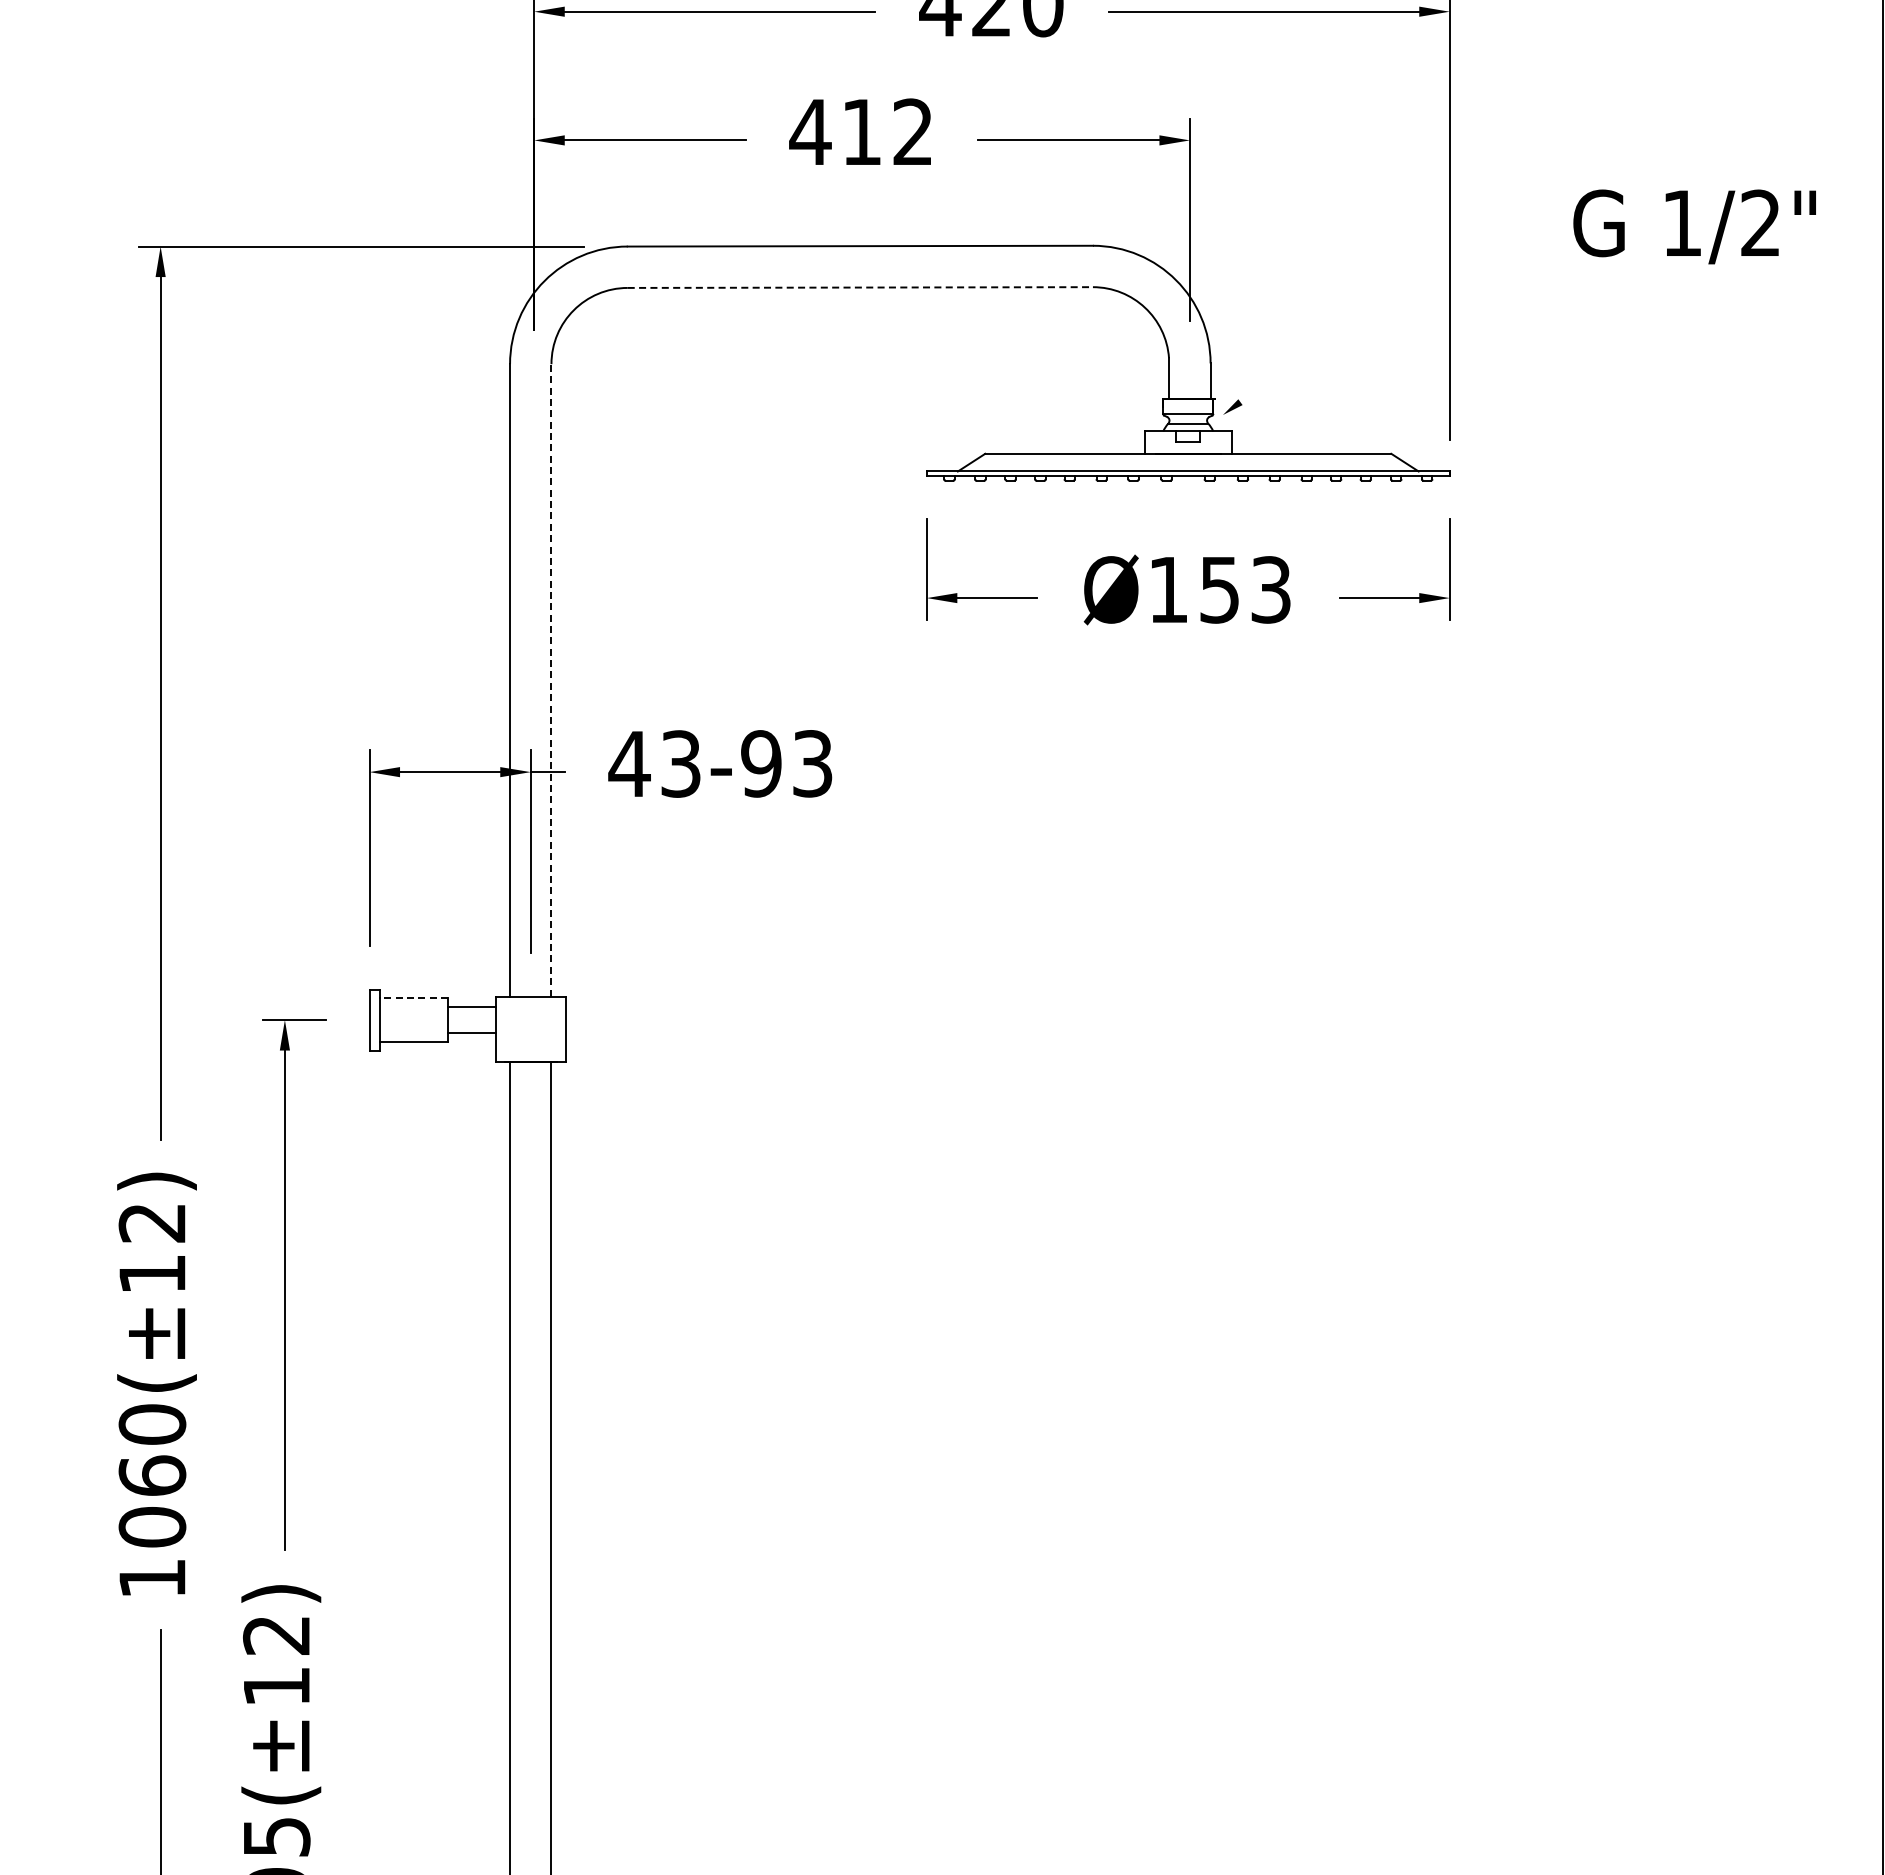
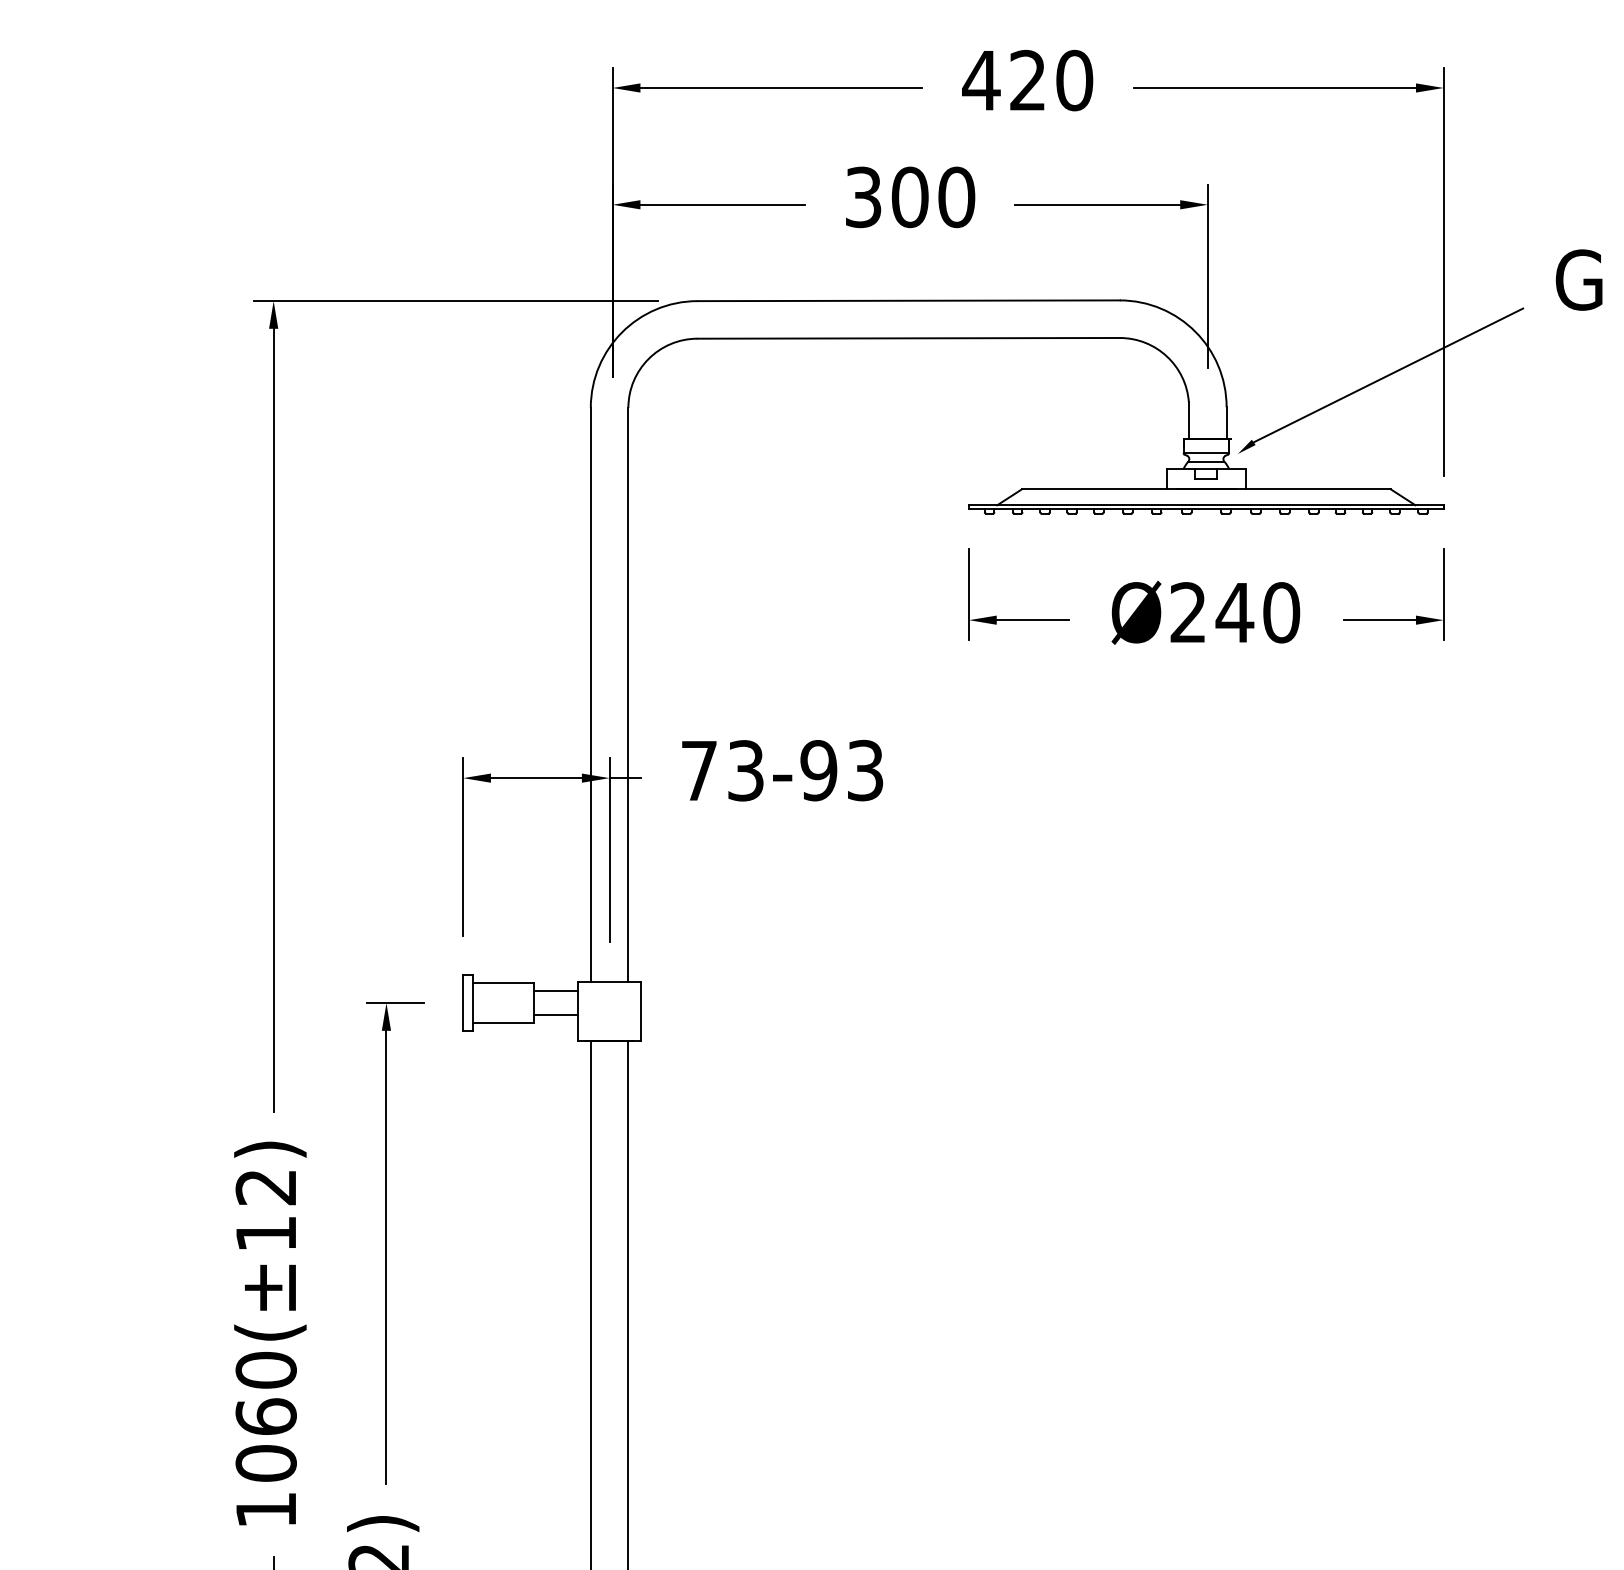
text: (861, 132) -> (909, 197), 412 -> 300
line: (860, 287) -> (908, 338), dashed -> solid
line: (1388, 328) -> (1388, 375), added
text: (1220, 589) -> (1235, 612), Ø153 -> Ø240
line: (551, 679) -> (628, 694), dashed -> solid
text: (629, 763) -> (699, 770), 43-93 -> 73-93
line: (414, 998) -> (504, 983), dashed -> solid

